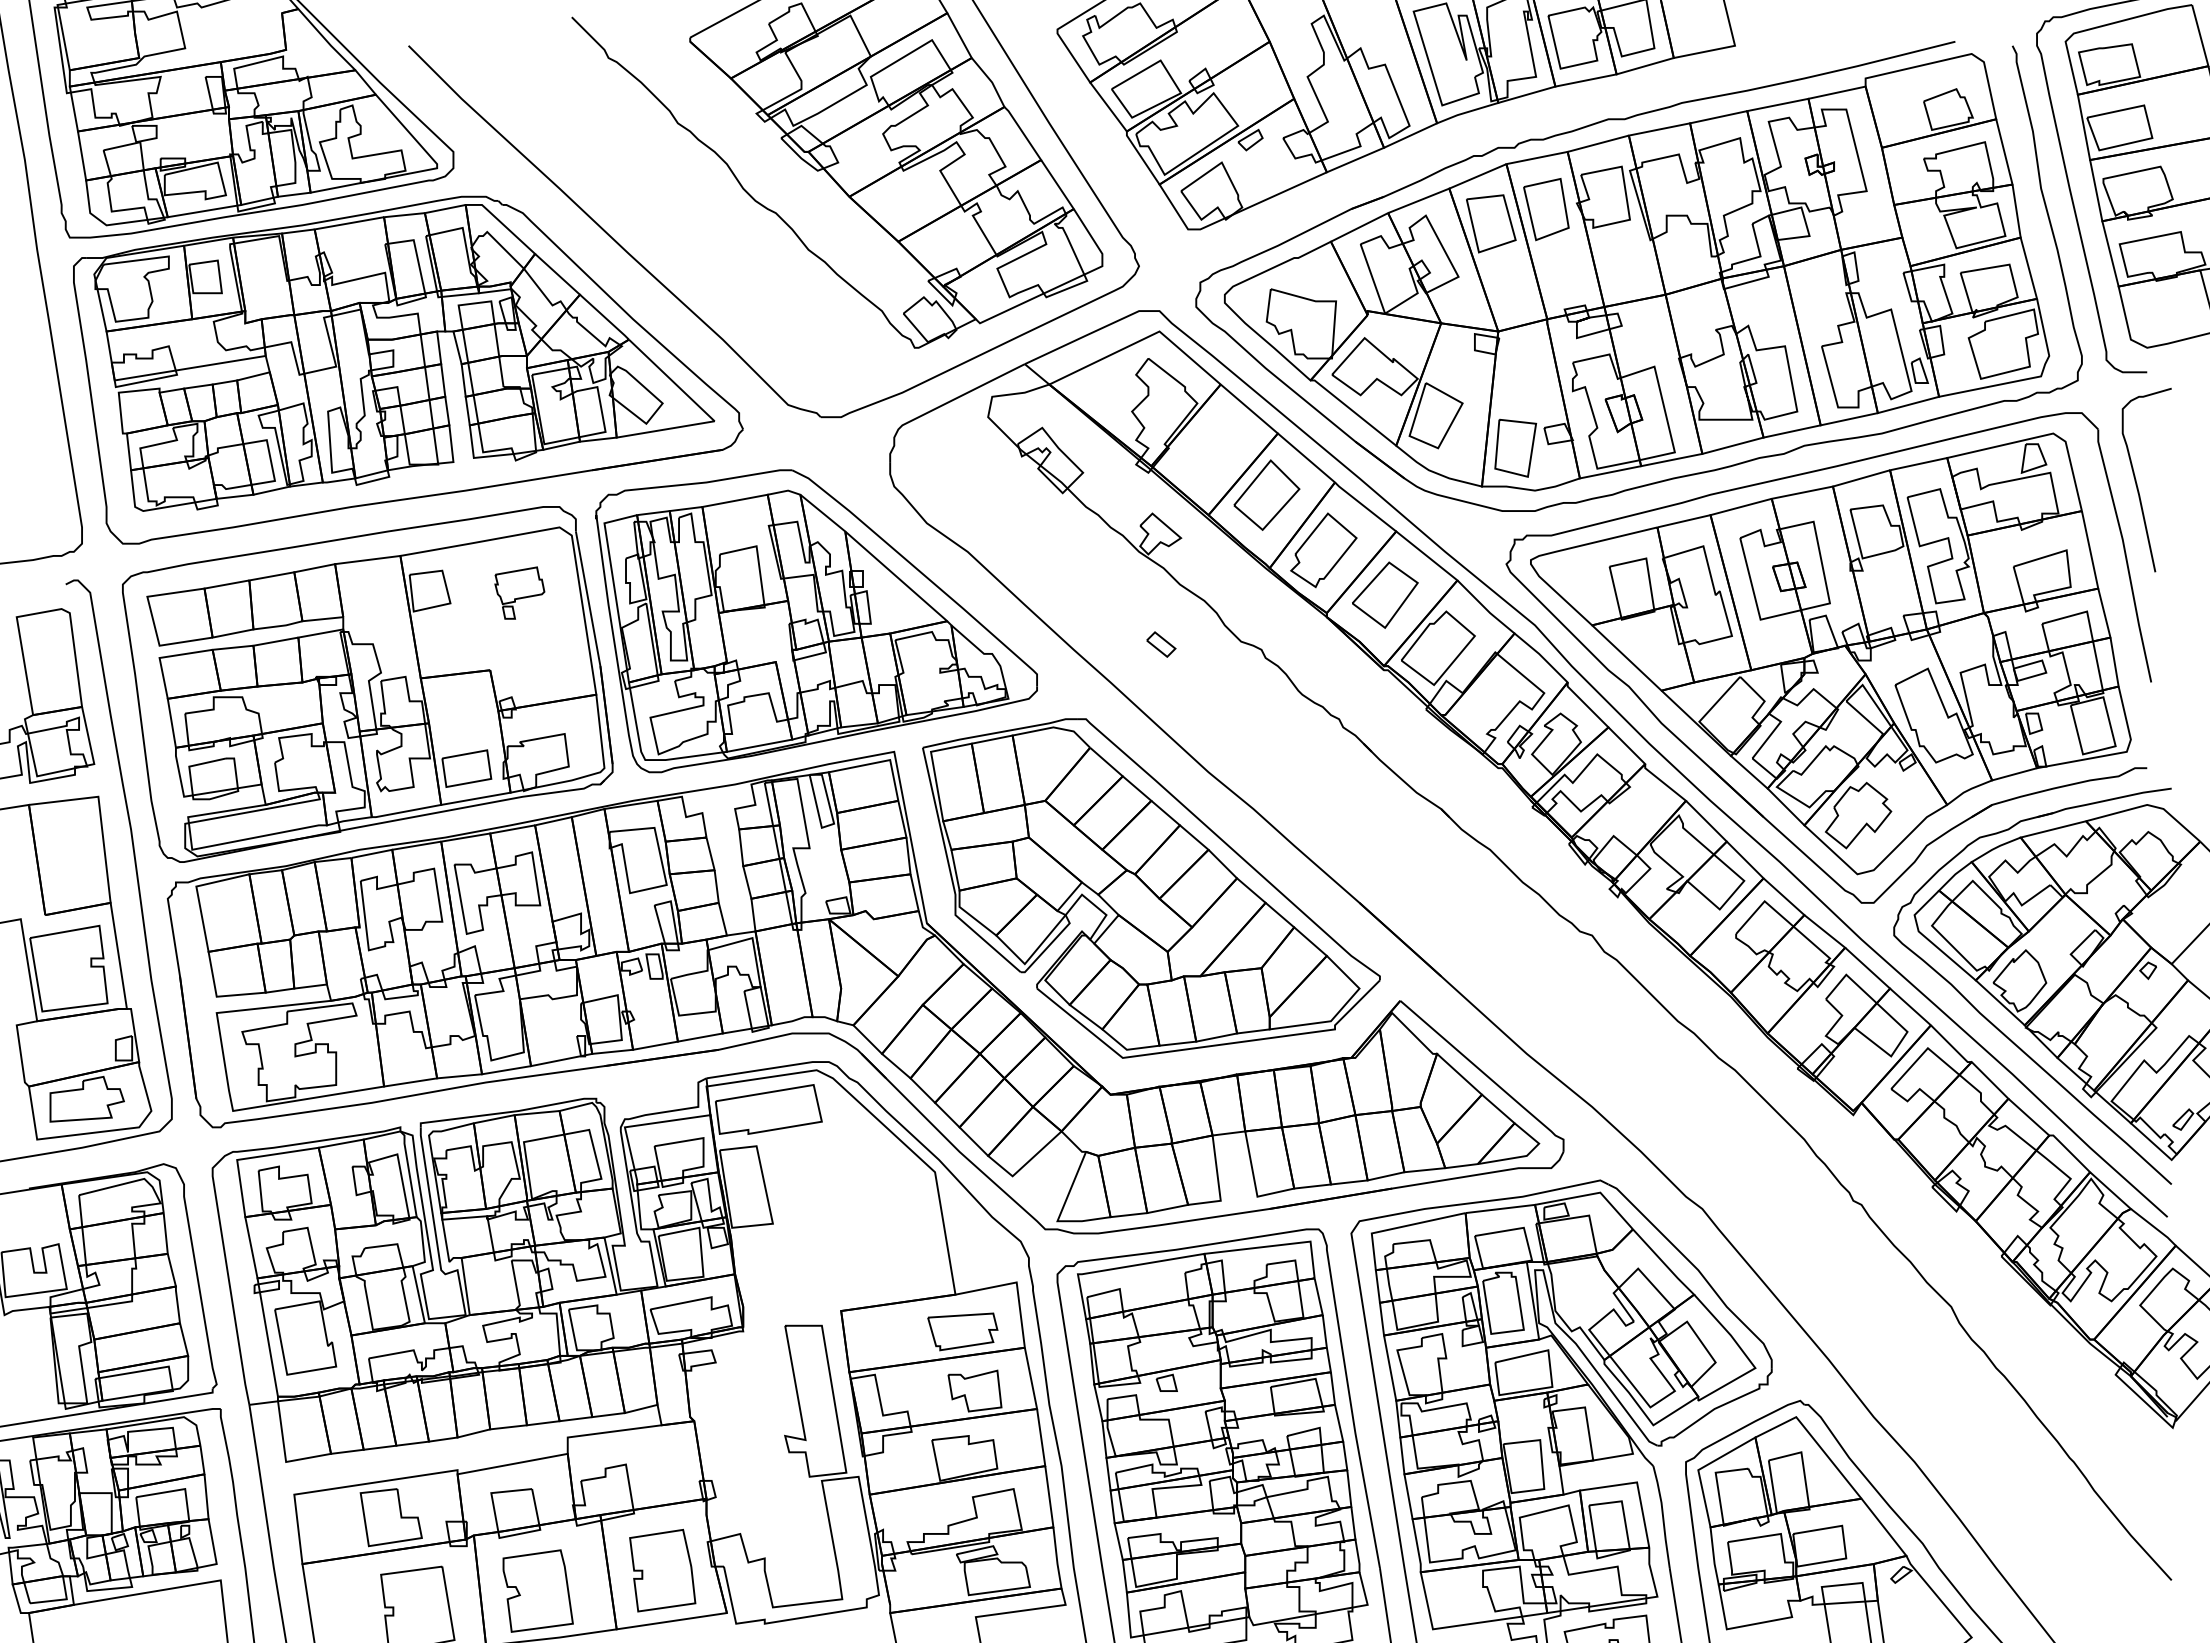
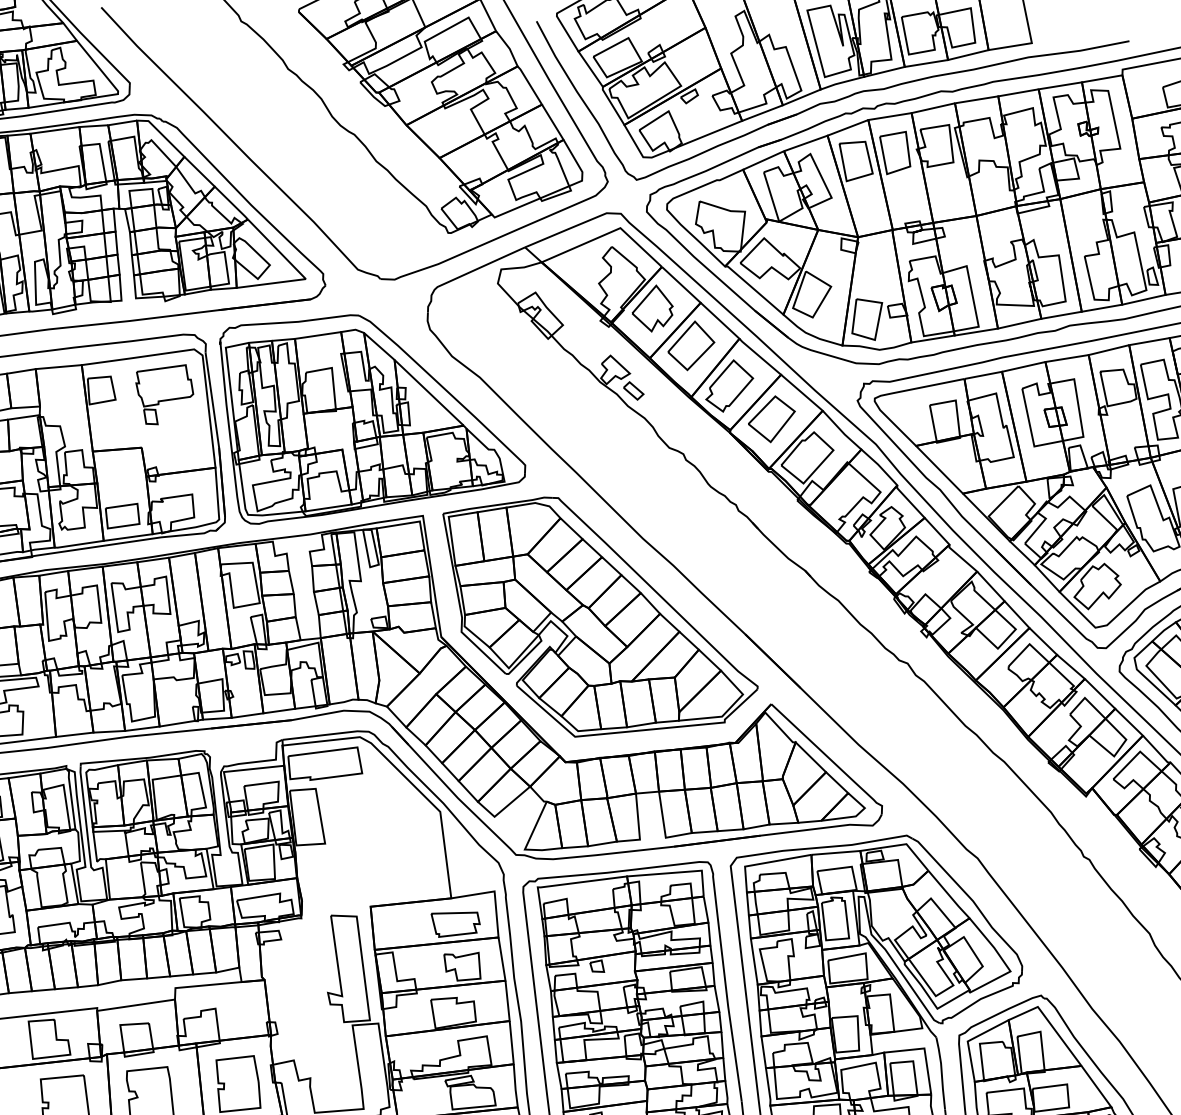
part: (1449, 142) -> (828, 103), added
part: (1209, 443) -> (652, 308), added
part: (519, 592) -> (164, 393), size x1.67
part: (1161, 644) -> (633, 390), moved

